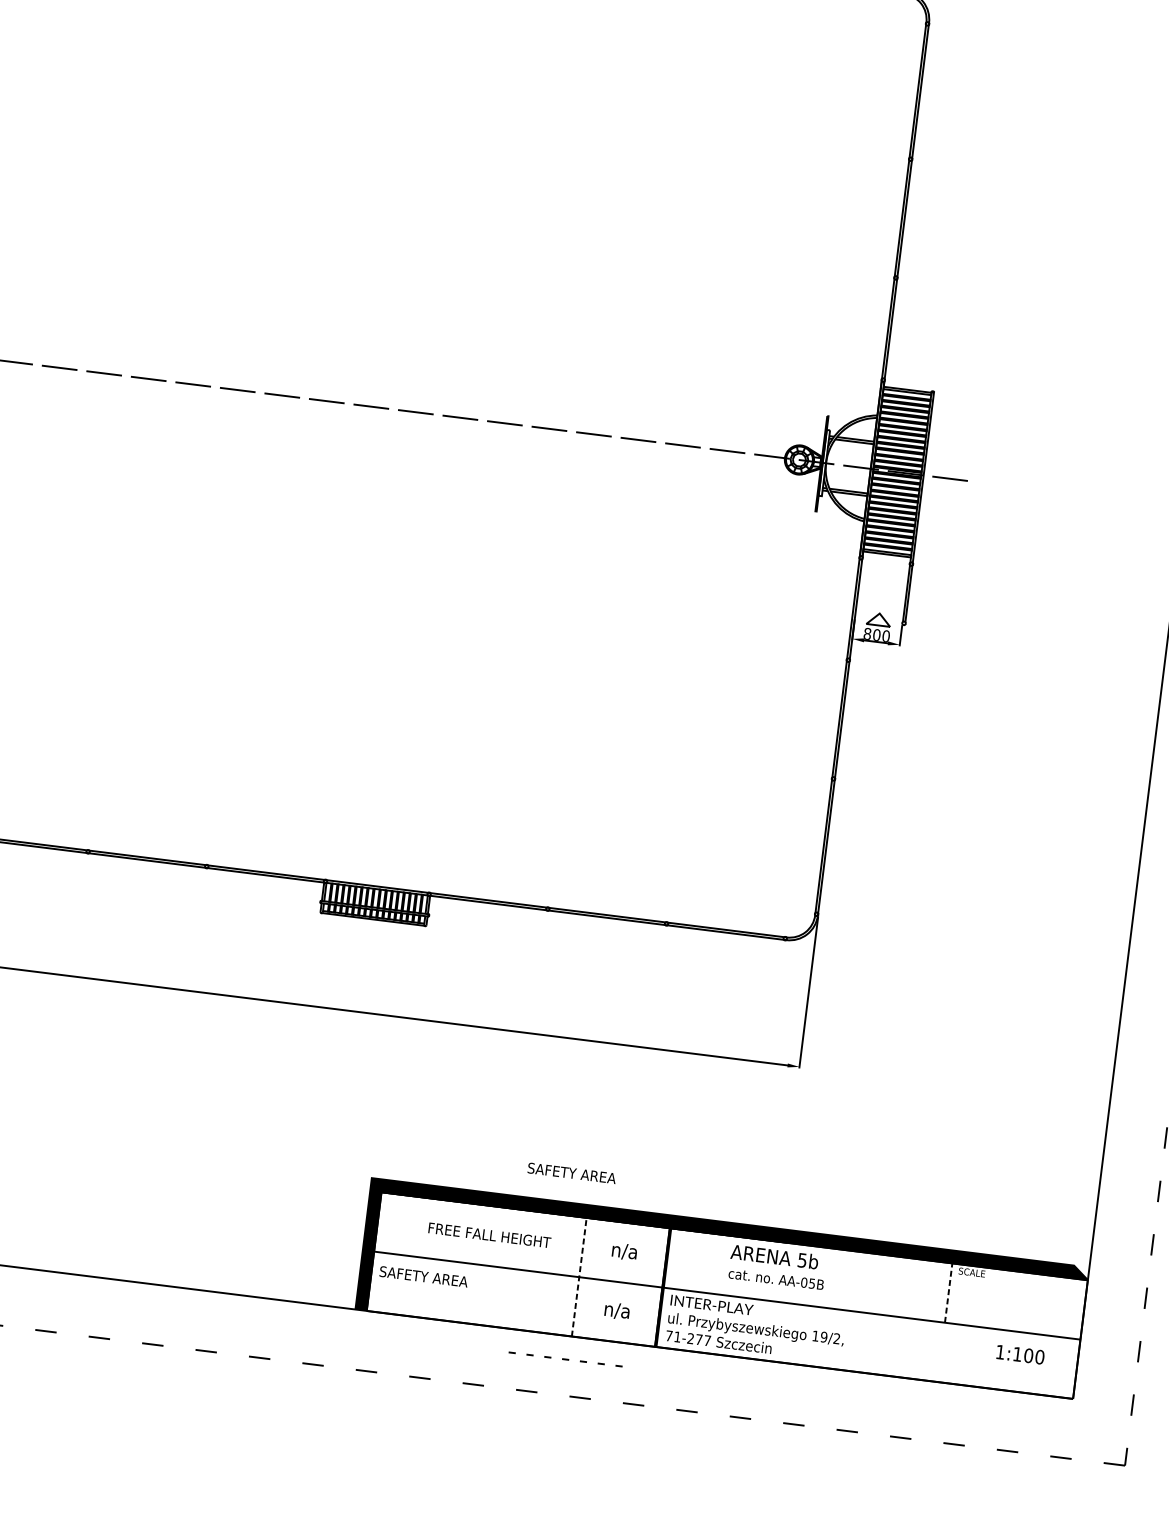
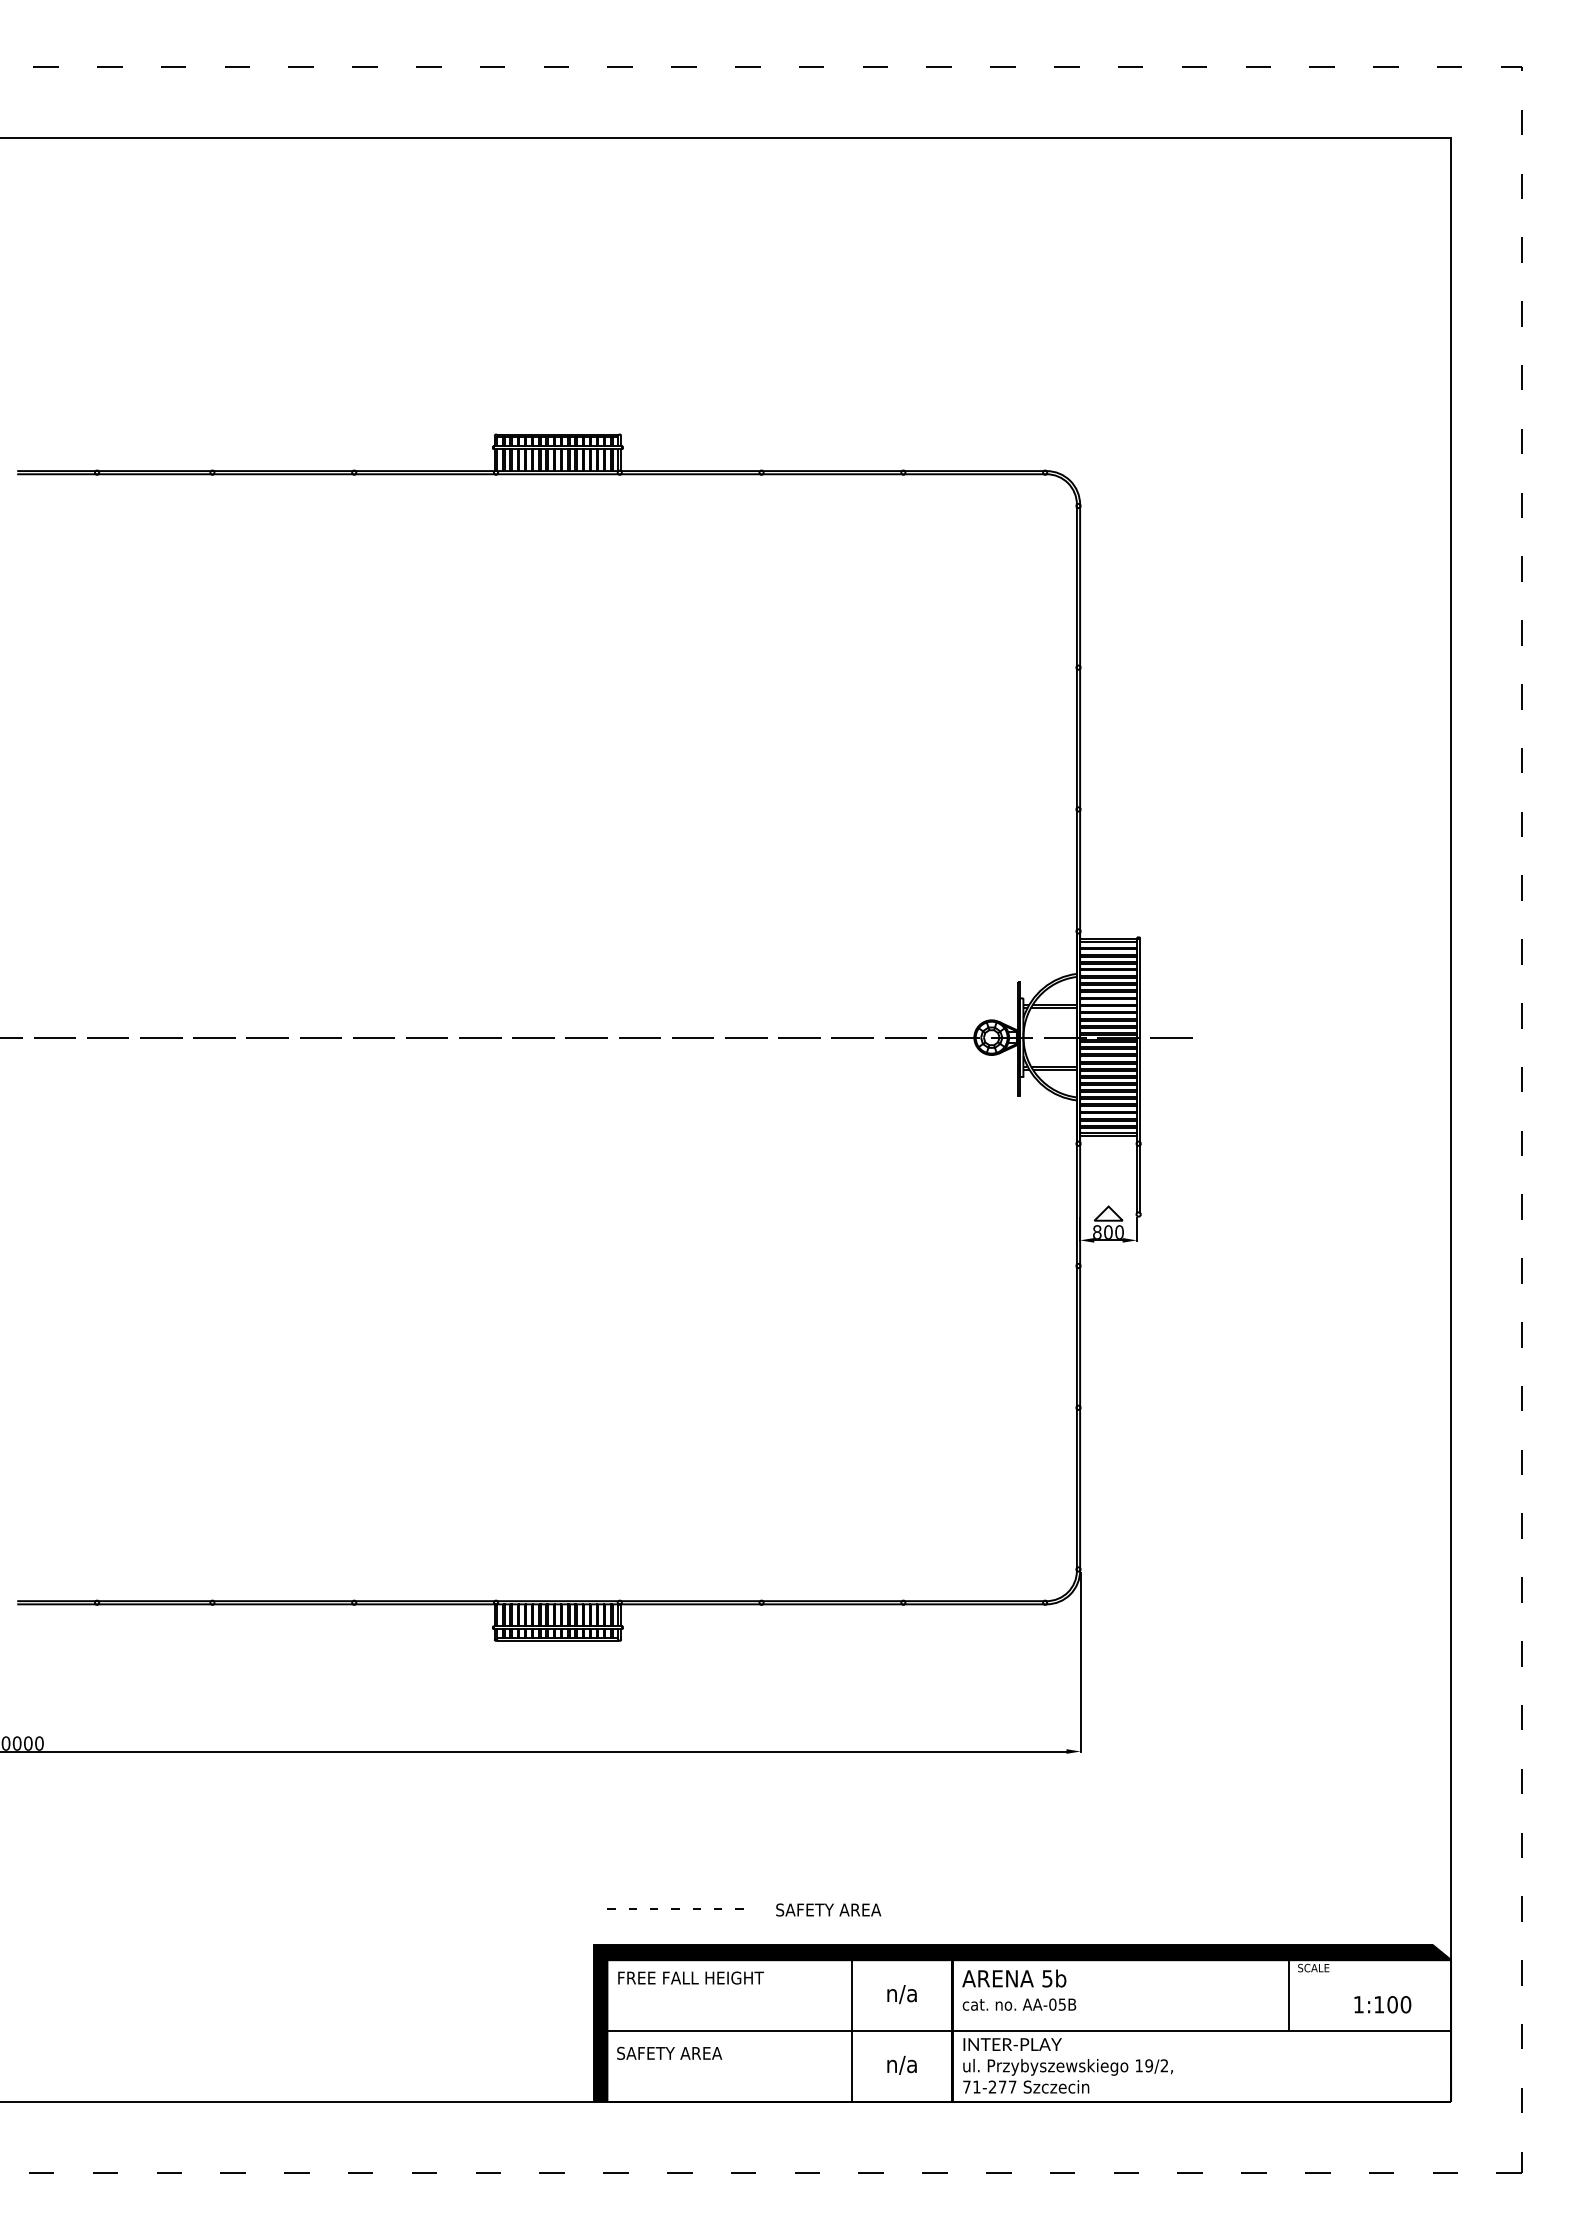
text: (490, 1234) -> (691, 1977), moved
text: (777, 1266) -> (1019, 1989), moved
line: (579, 1277) -> (852, 2031), dashed -> solid
line: (948, 1292) -> (1289, 1995), dashed -> solid
text: (1020, 1354) -> (1382, 2004), moved
line: (565, 1359) -> (675, 1908), moved

